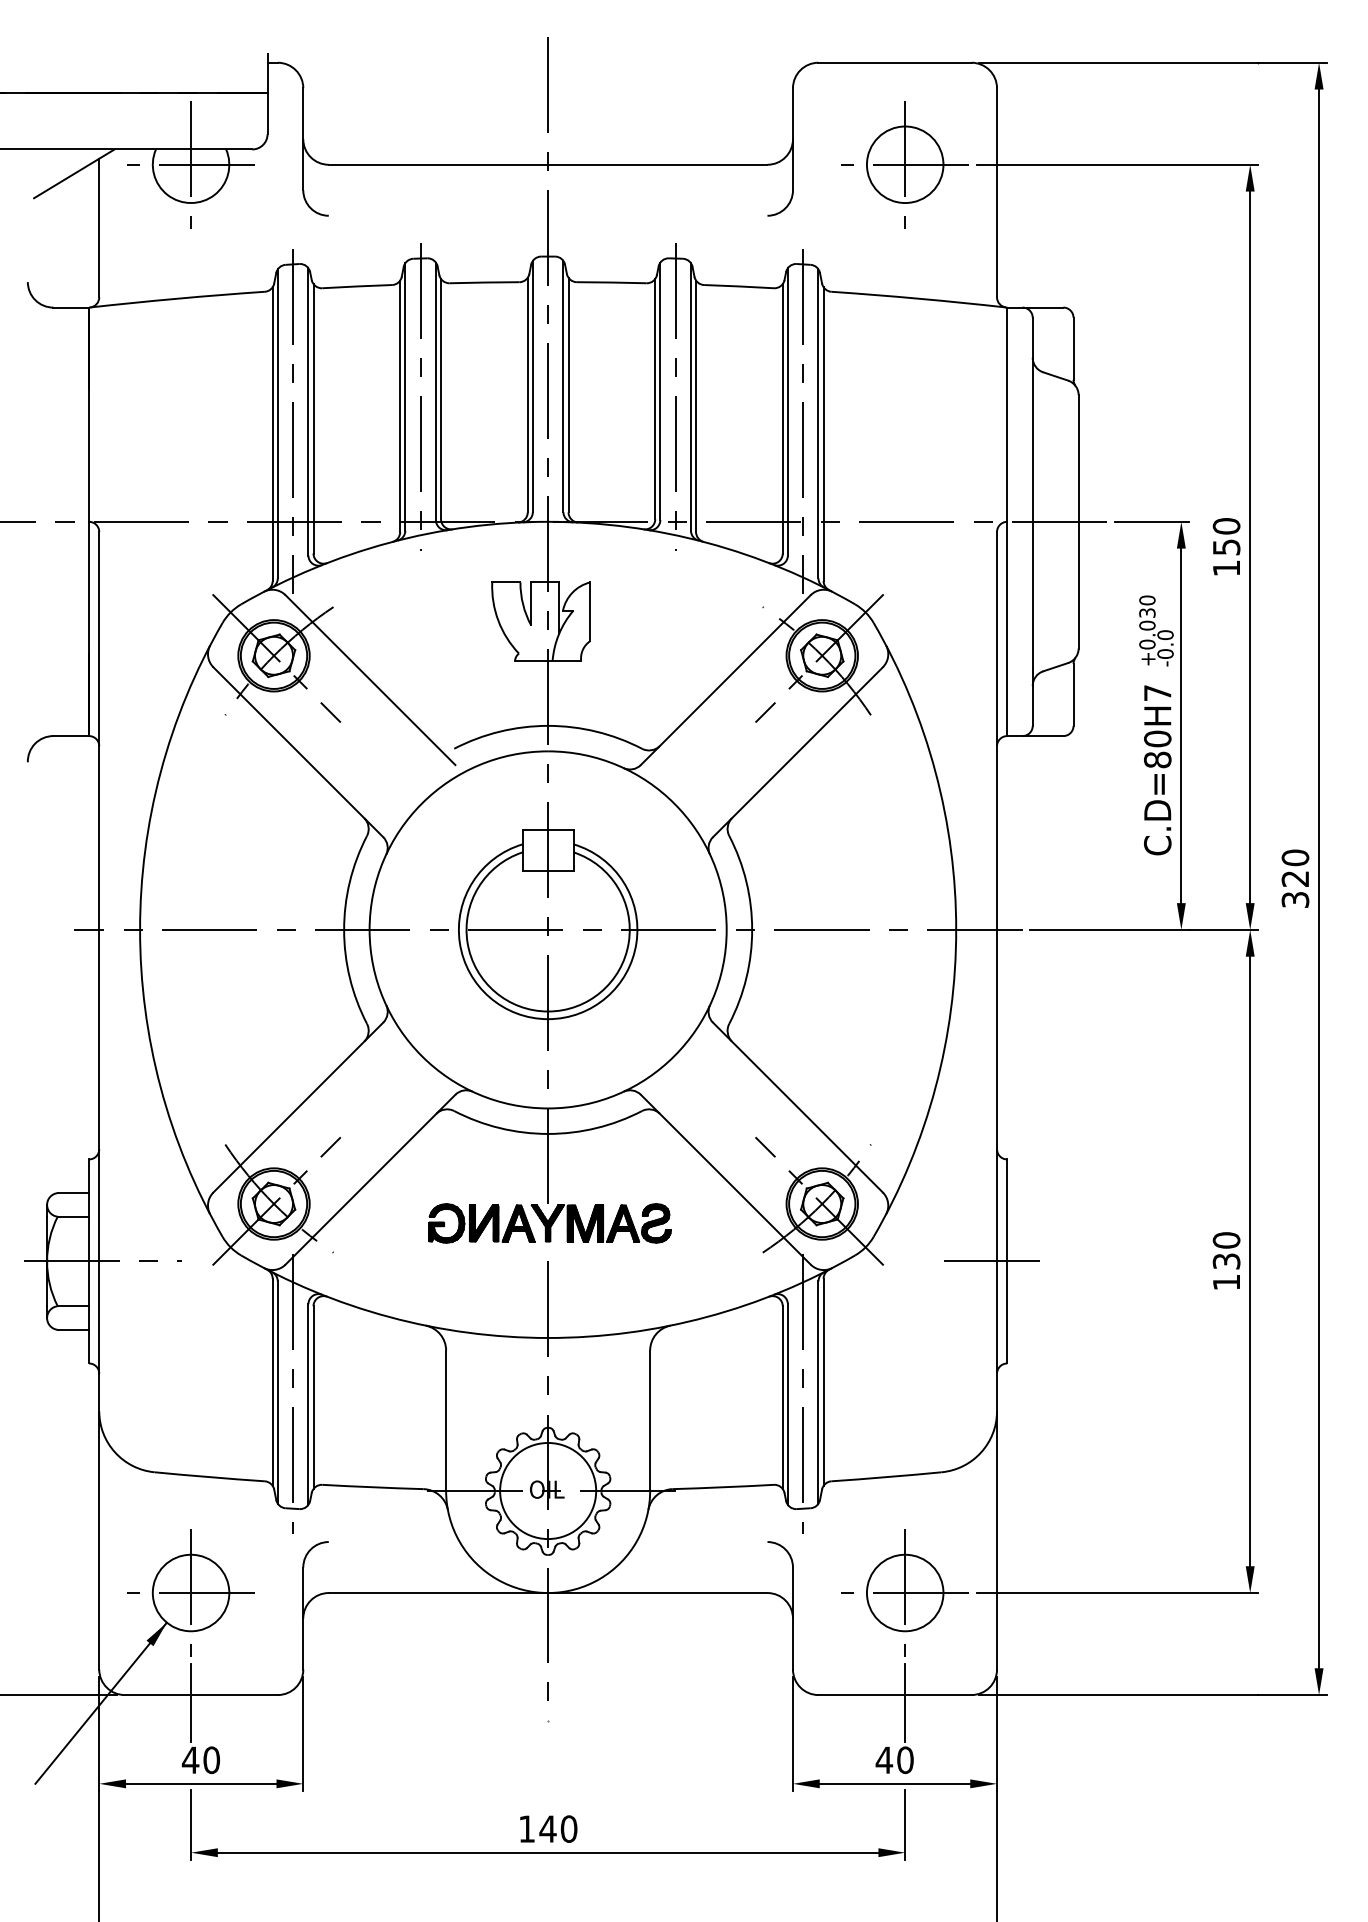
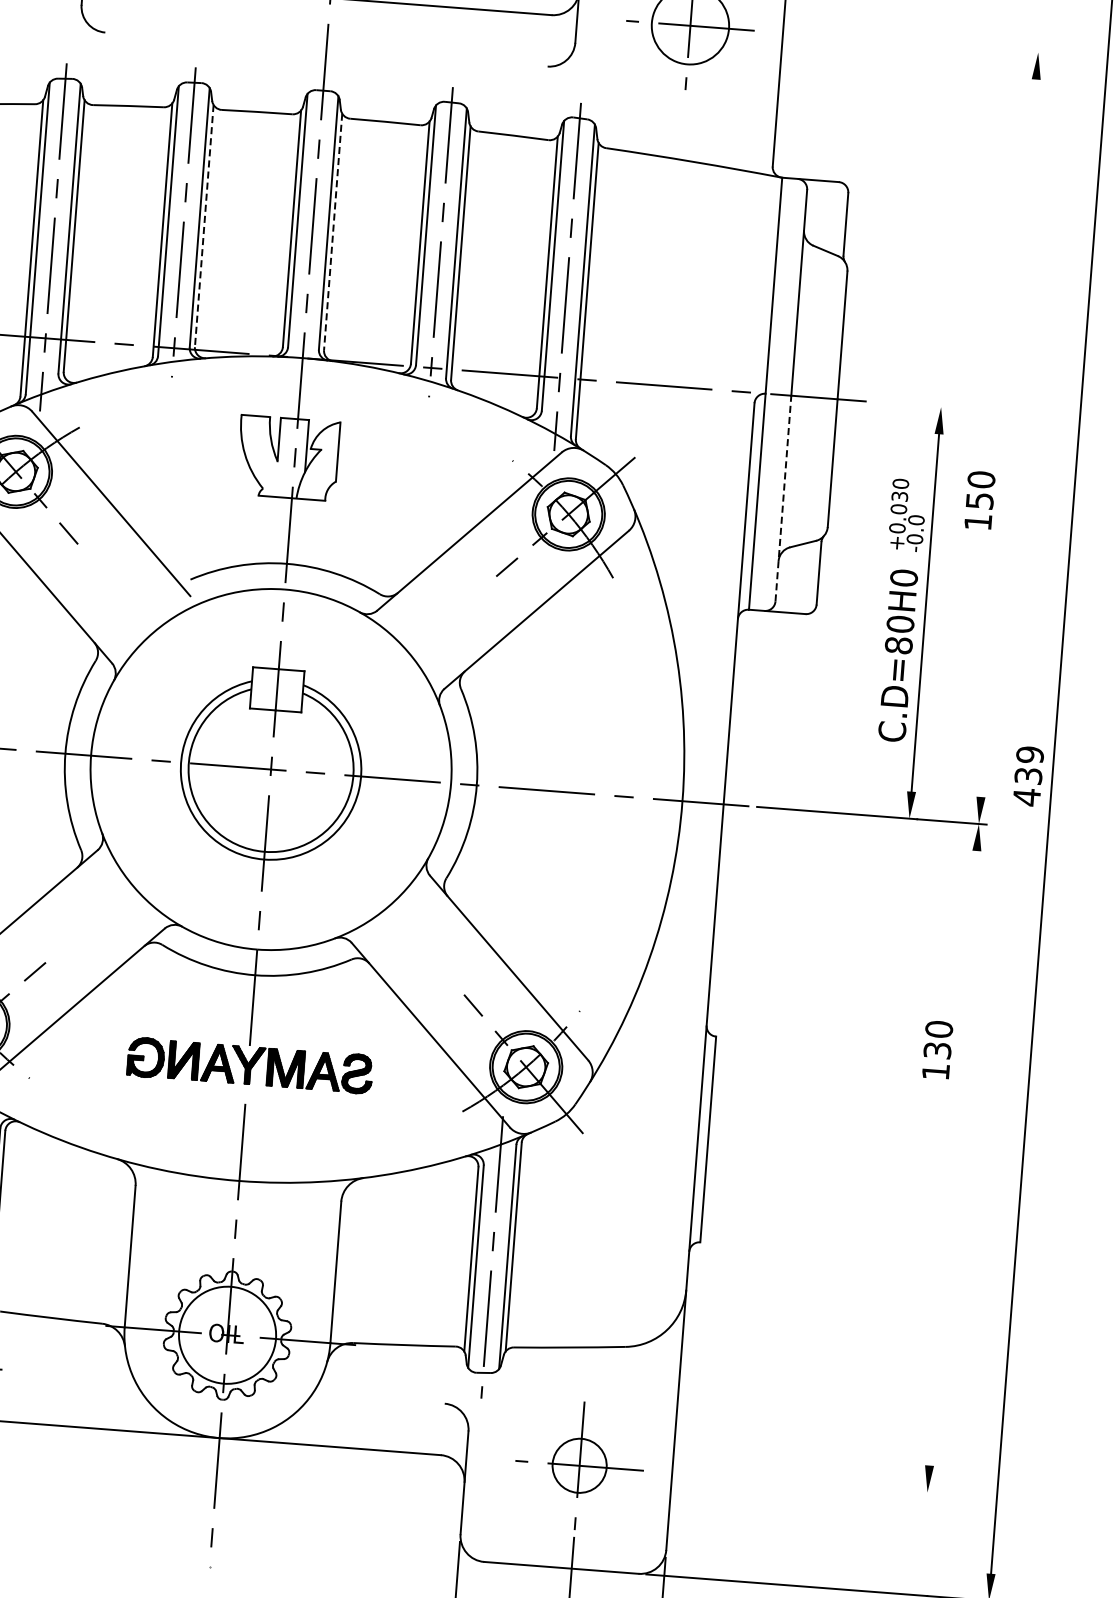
line: (1116, 164) -> (903, 41), removed
line: (568, 395) -> (333, 232), solid -> dashed
line: (441, 399) -> (204, 226), solid -> dashed
line: (1152, 521) -> (912, 404), removed
text: (1226, 546) -> (979, 500), moved
line: (1250, 547) -> (1008, 438), removed
line: (1032, 623) -> (783, 498), solid -> dashed
text: (1157, 692) -> (903, 577), C.D=80H7 -> C.D=80H0
text: (1295, 878) -> (1028, 775), 320 -> 439
text: (1226, 1260) -> (937, 1049), moved
line: (987, 1261) -> (688, 1137), removed
line: (1250, 1261) -> (953, 1158), removed
circle: (904, 1592) -> (578, 1465), size x0.7
line: (1116, 1593) -> (792, 1482), removed

